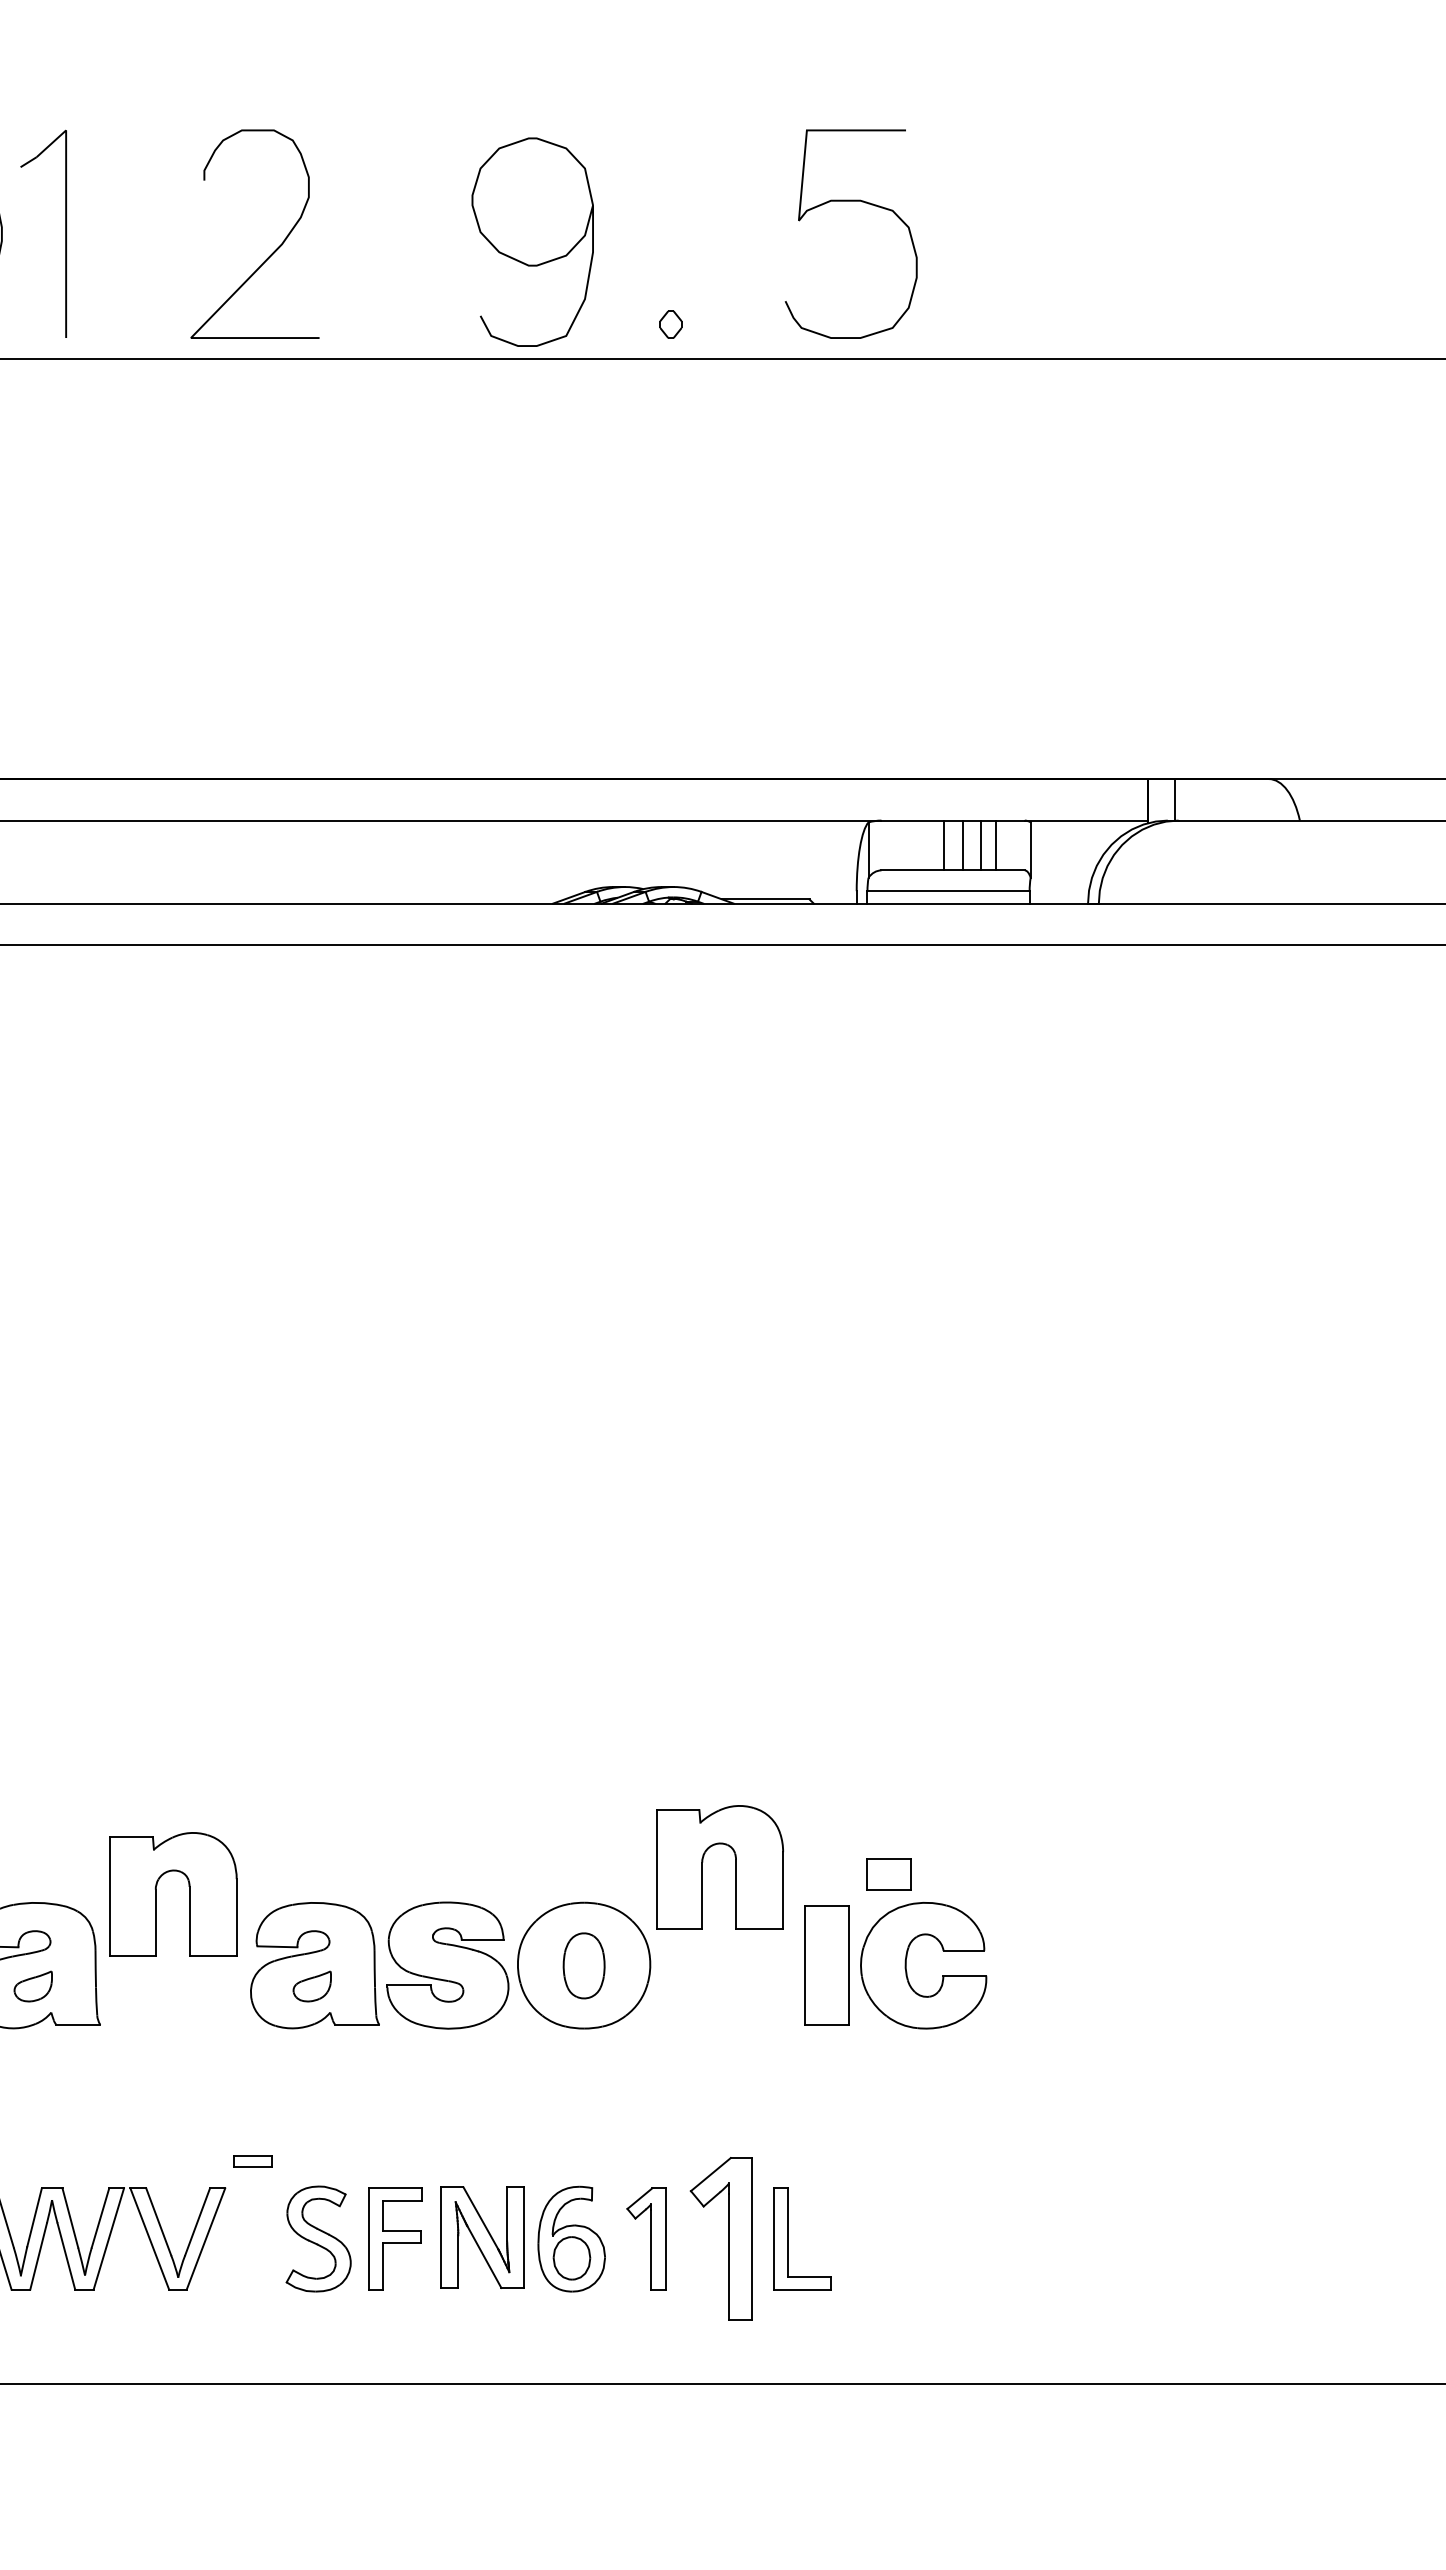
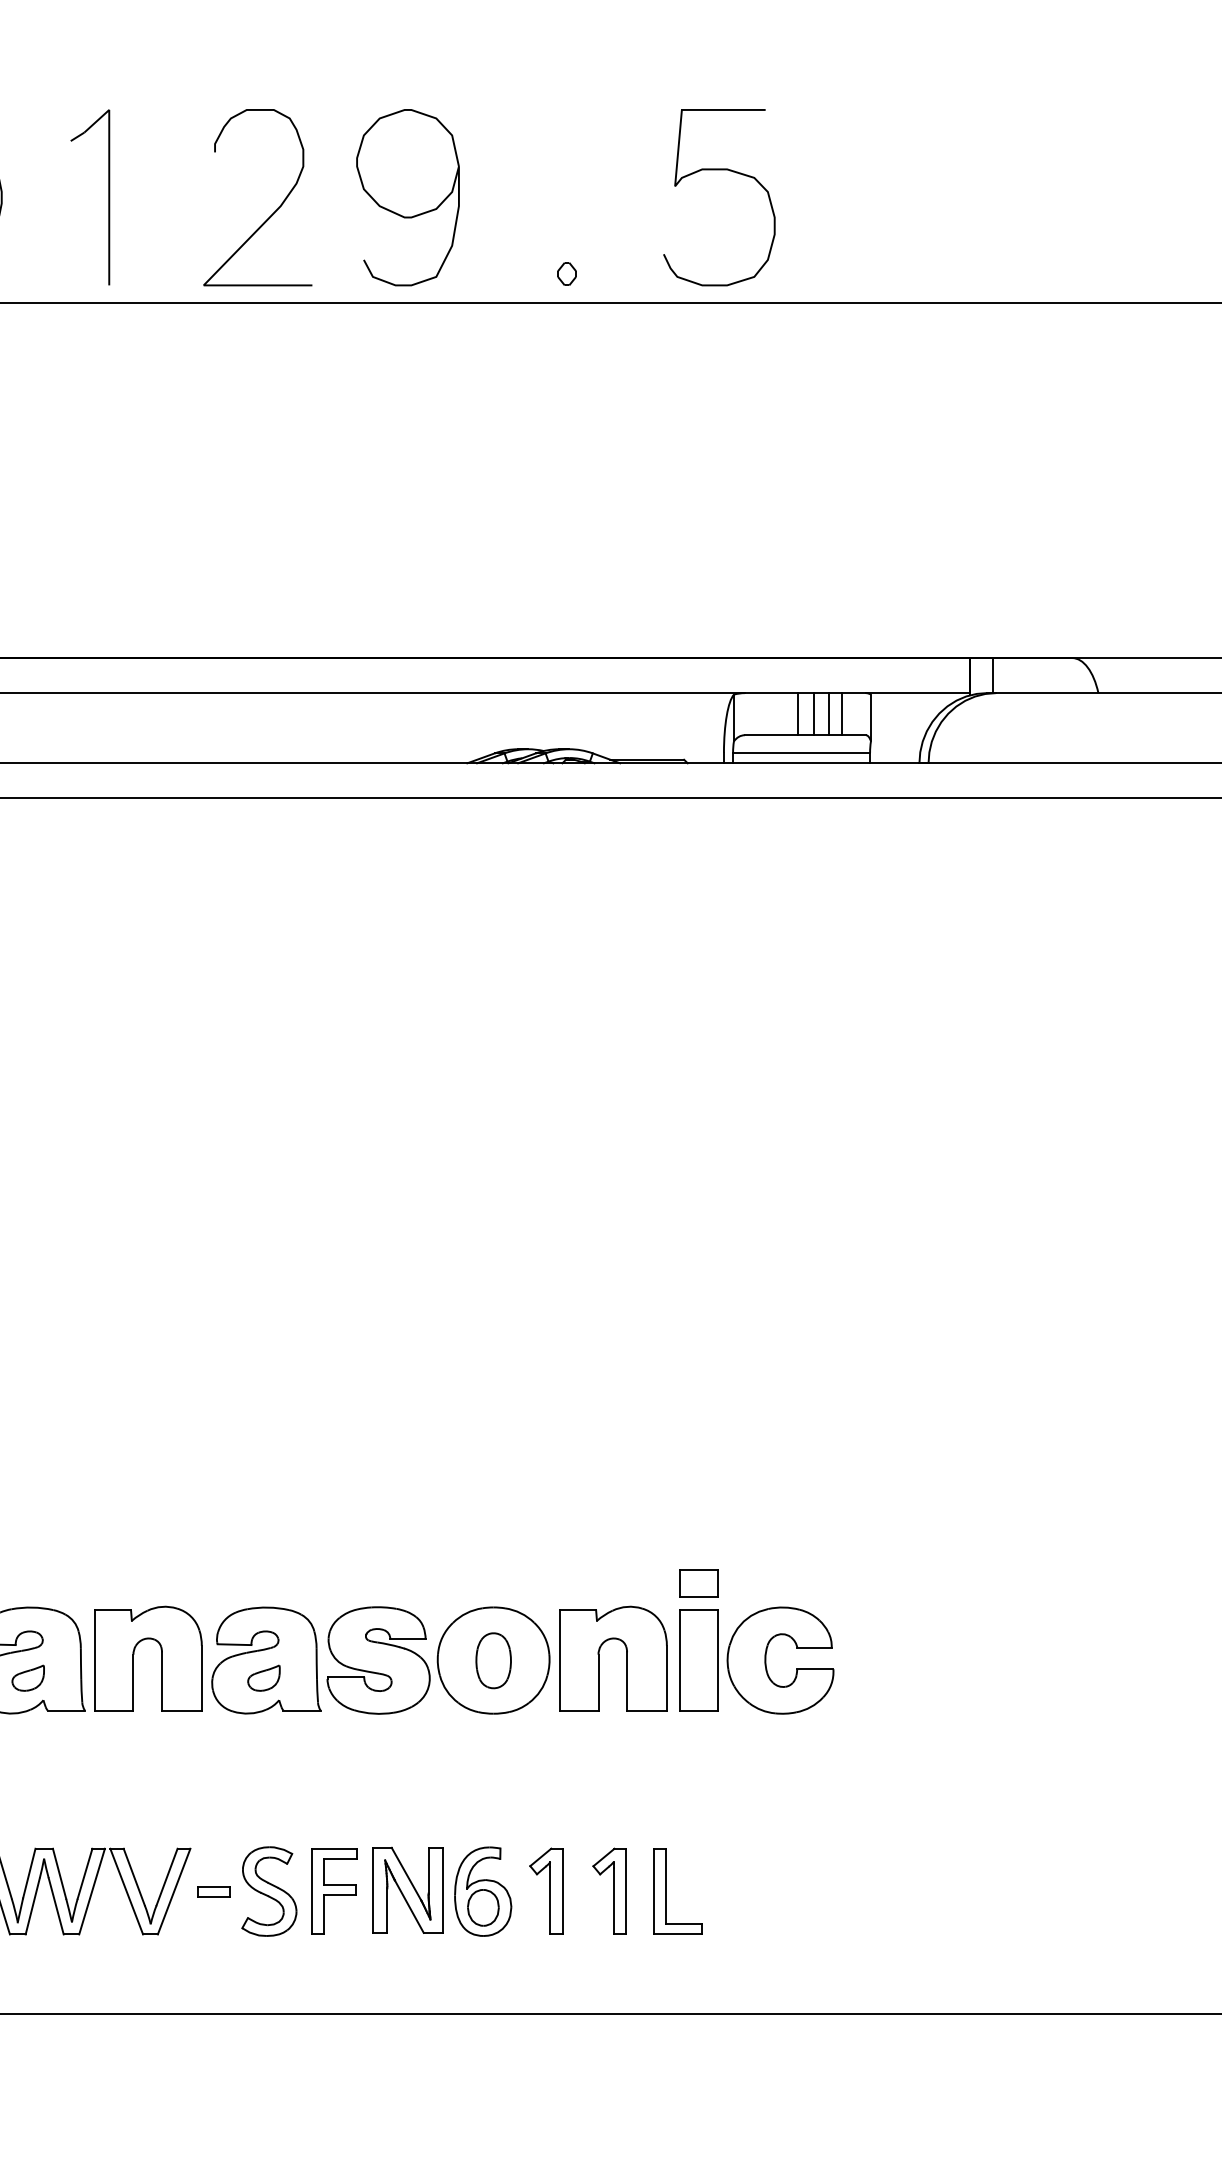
part: (65, 233) -> (108, 197), moved
curve: (273, 251) -> (273, 212), moved
curve: (522, 261) -> (399, 213), moved
part: (735, 1867) -> (626, 1658), moved
part: (888, 1874) -> (698, 1583), moved
part: (189, 1894) -> (161, 1658), moved
part: (252, 2161) -> (213, 1891), moved
part: (720, 2238) -> (608, 1891), size x0.62

